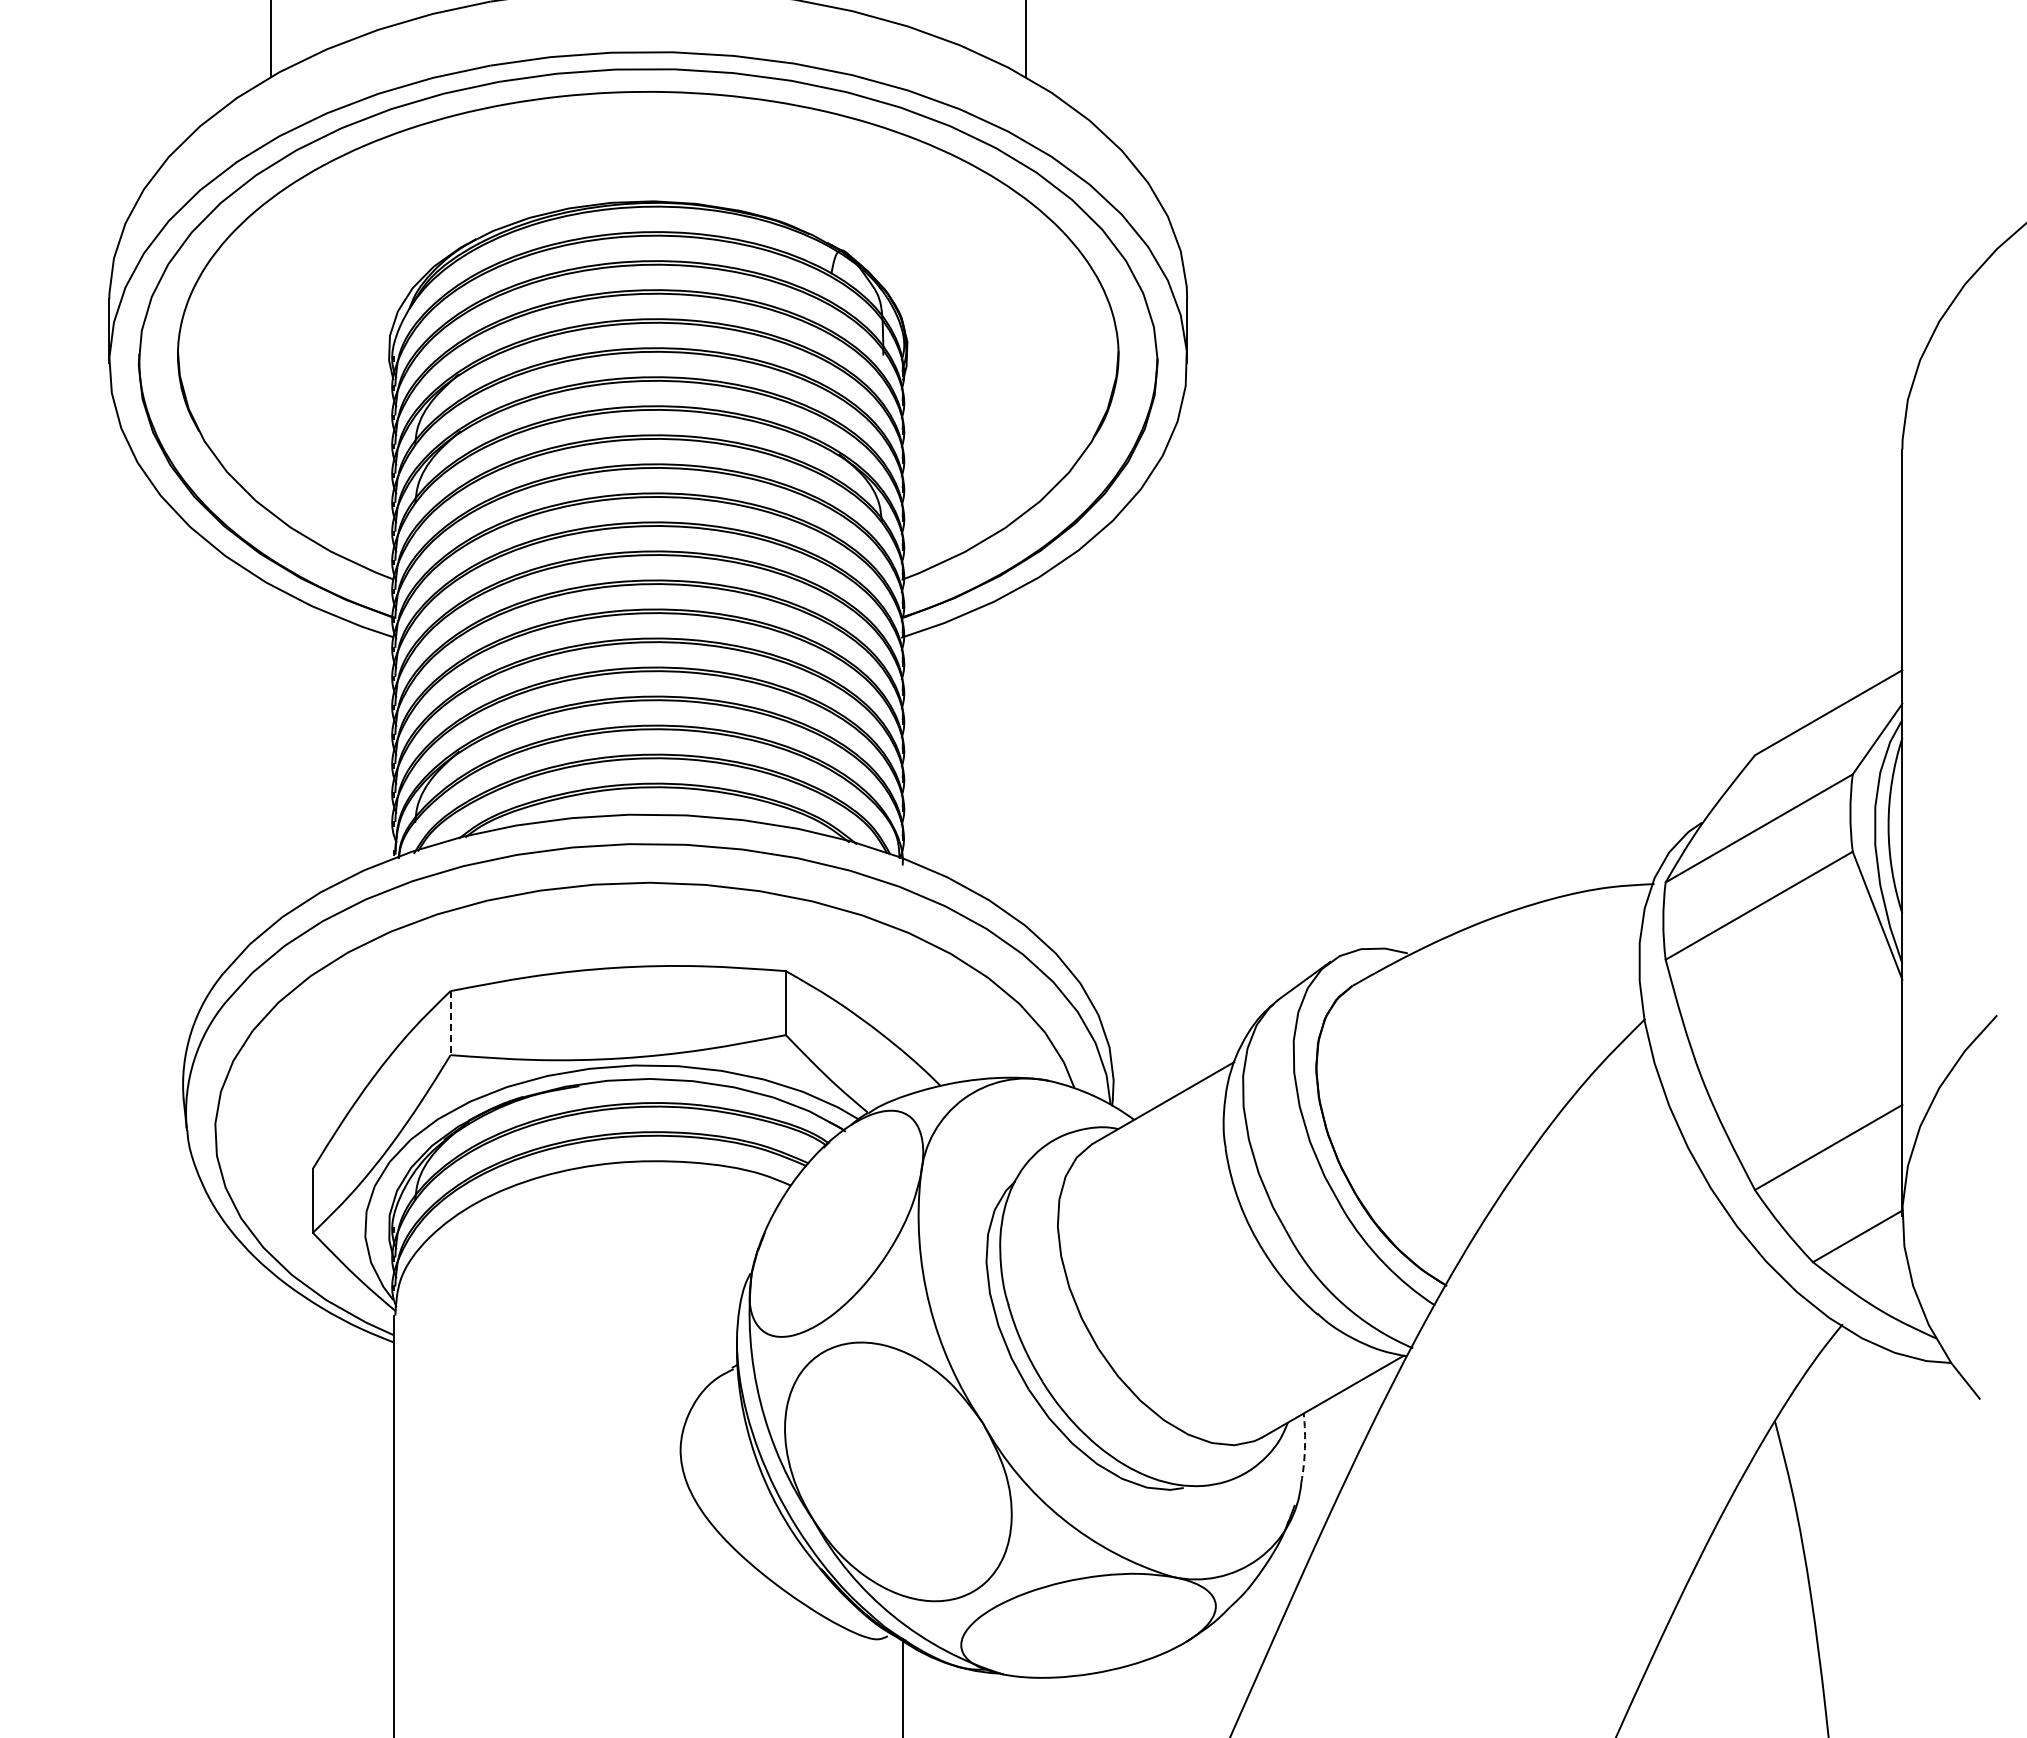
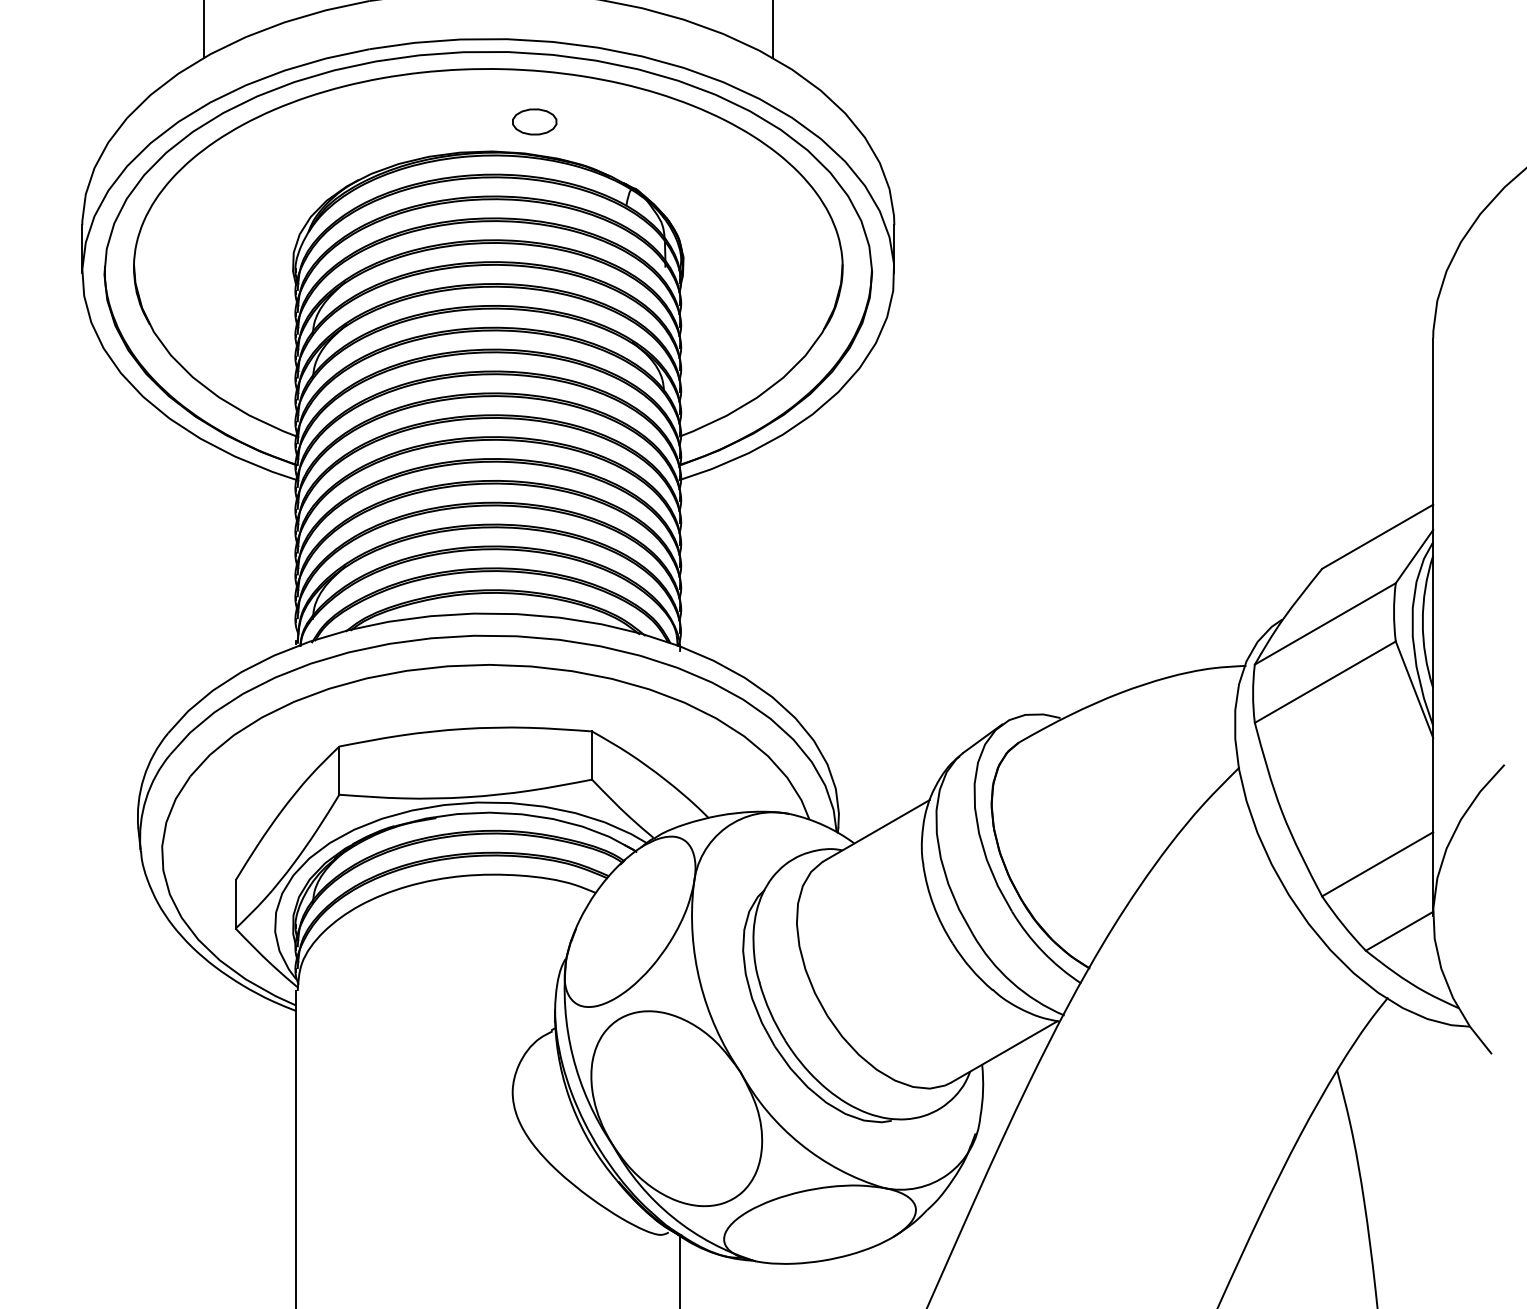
part: (709, 161) -> (534, 121), added
line: (450, 1023) -> (339, 770), dashed -> solid
arc: (1304, 1448) -> (982, 1091), dashed -> solid

